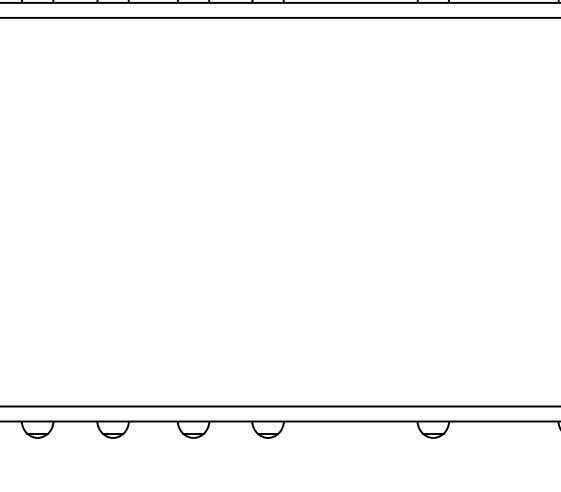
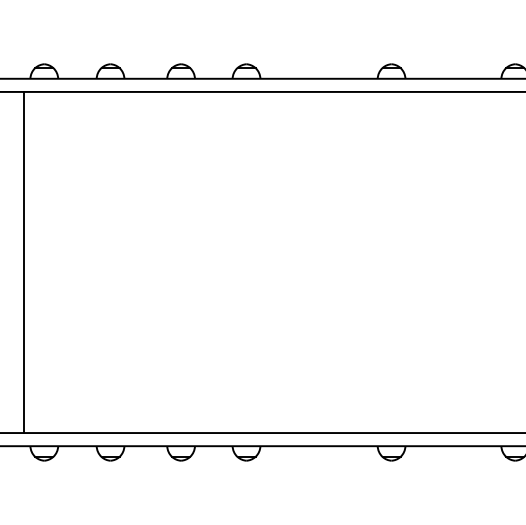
line: (15, 212) -> (24, 262), added

